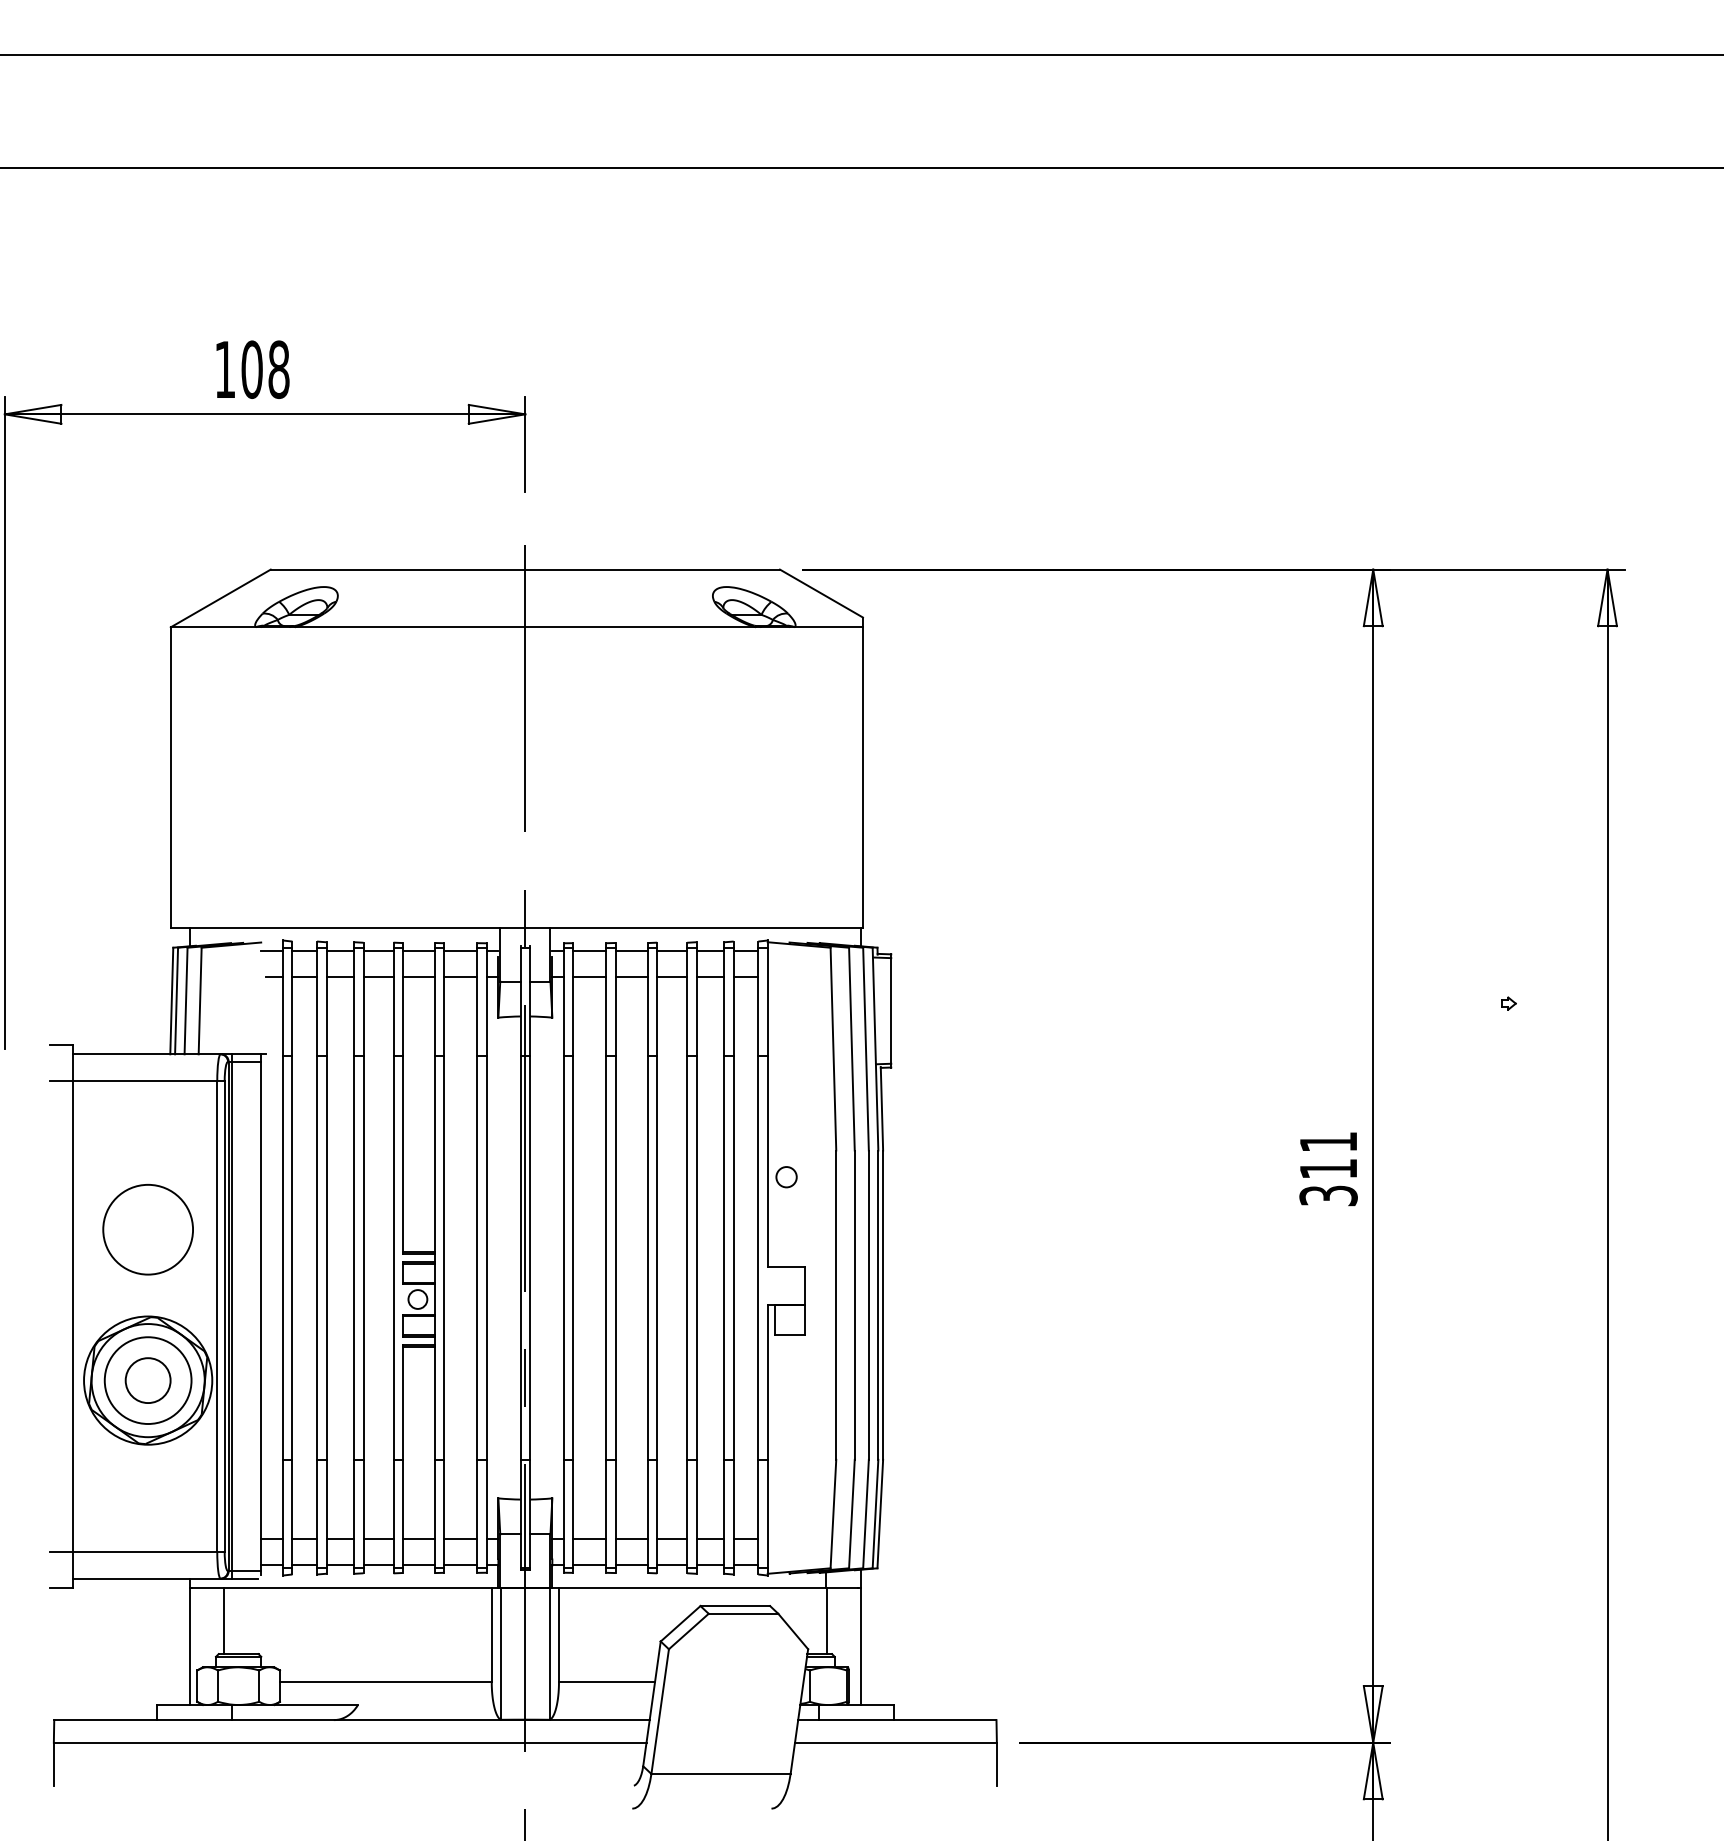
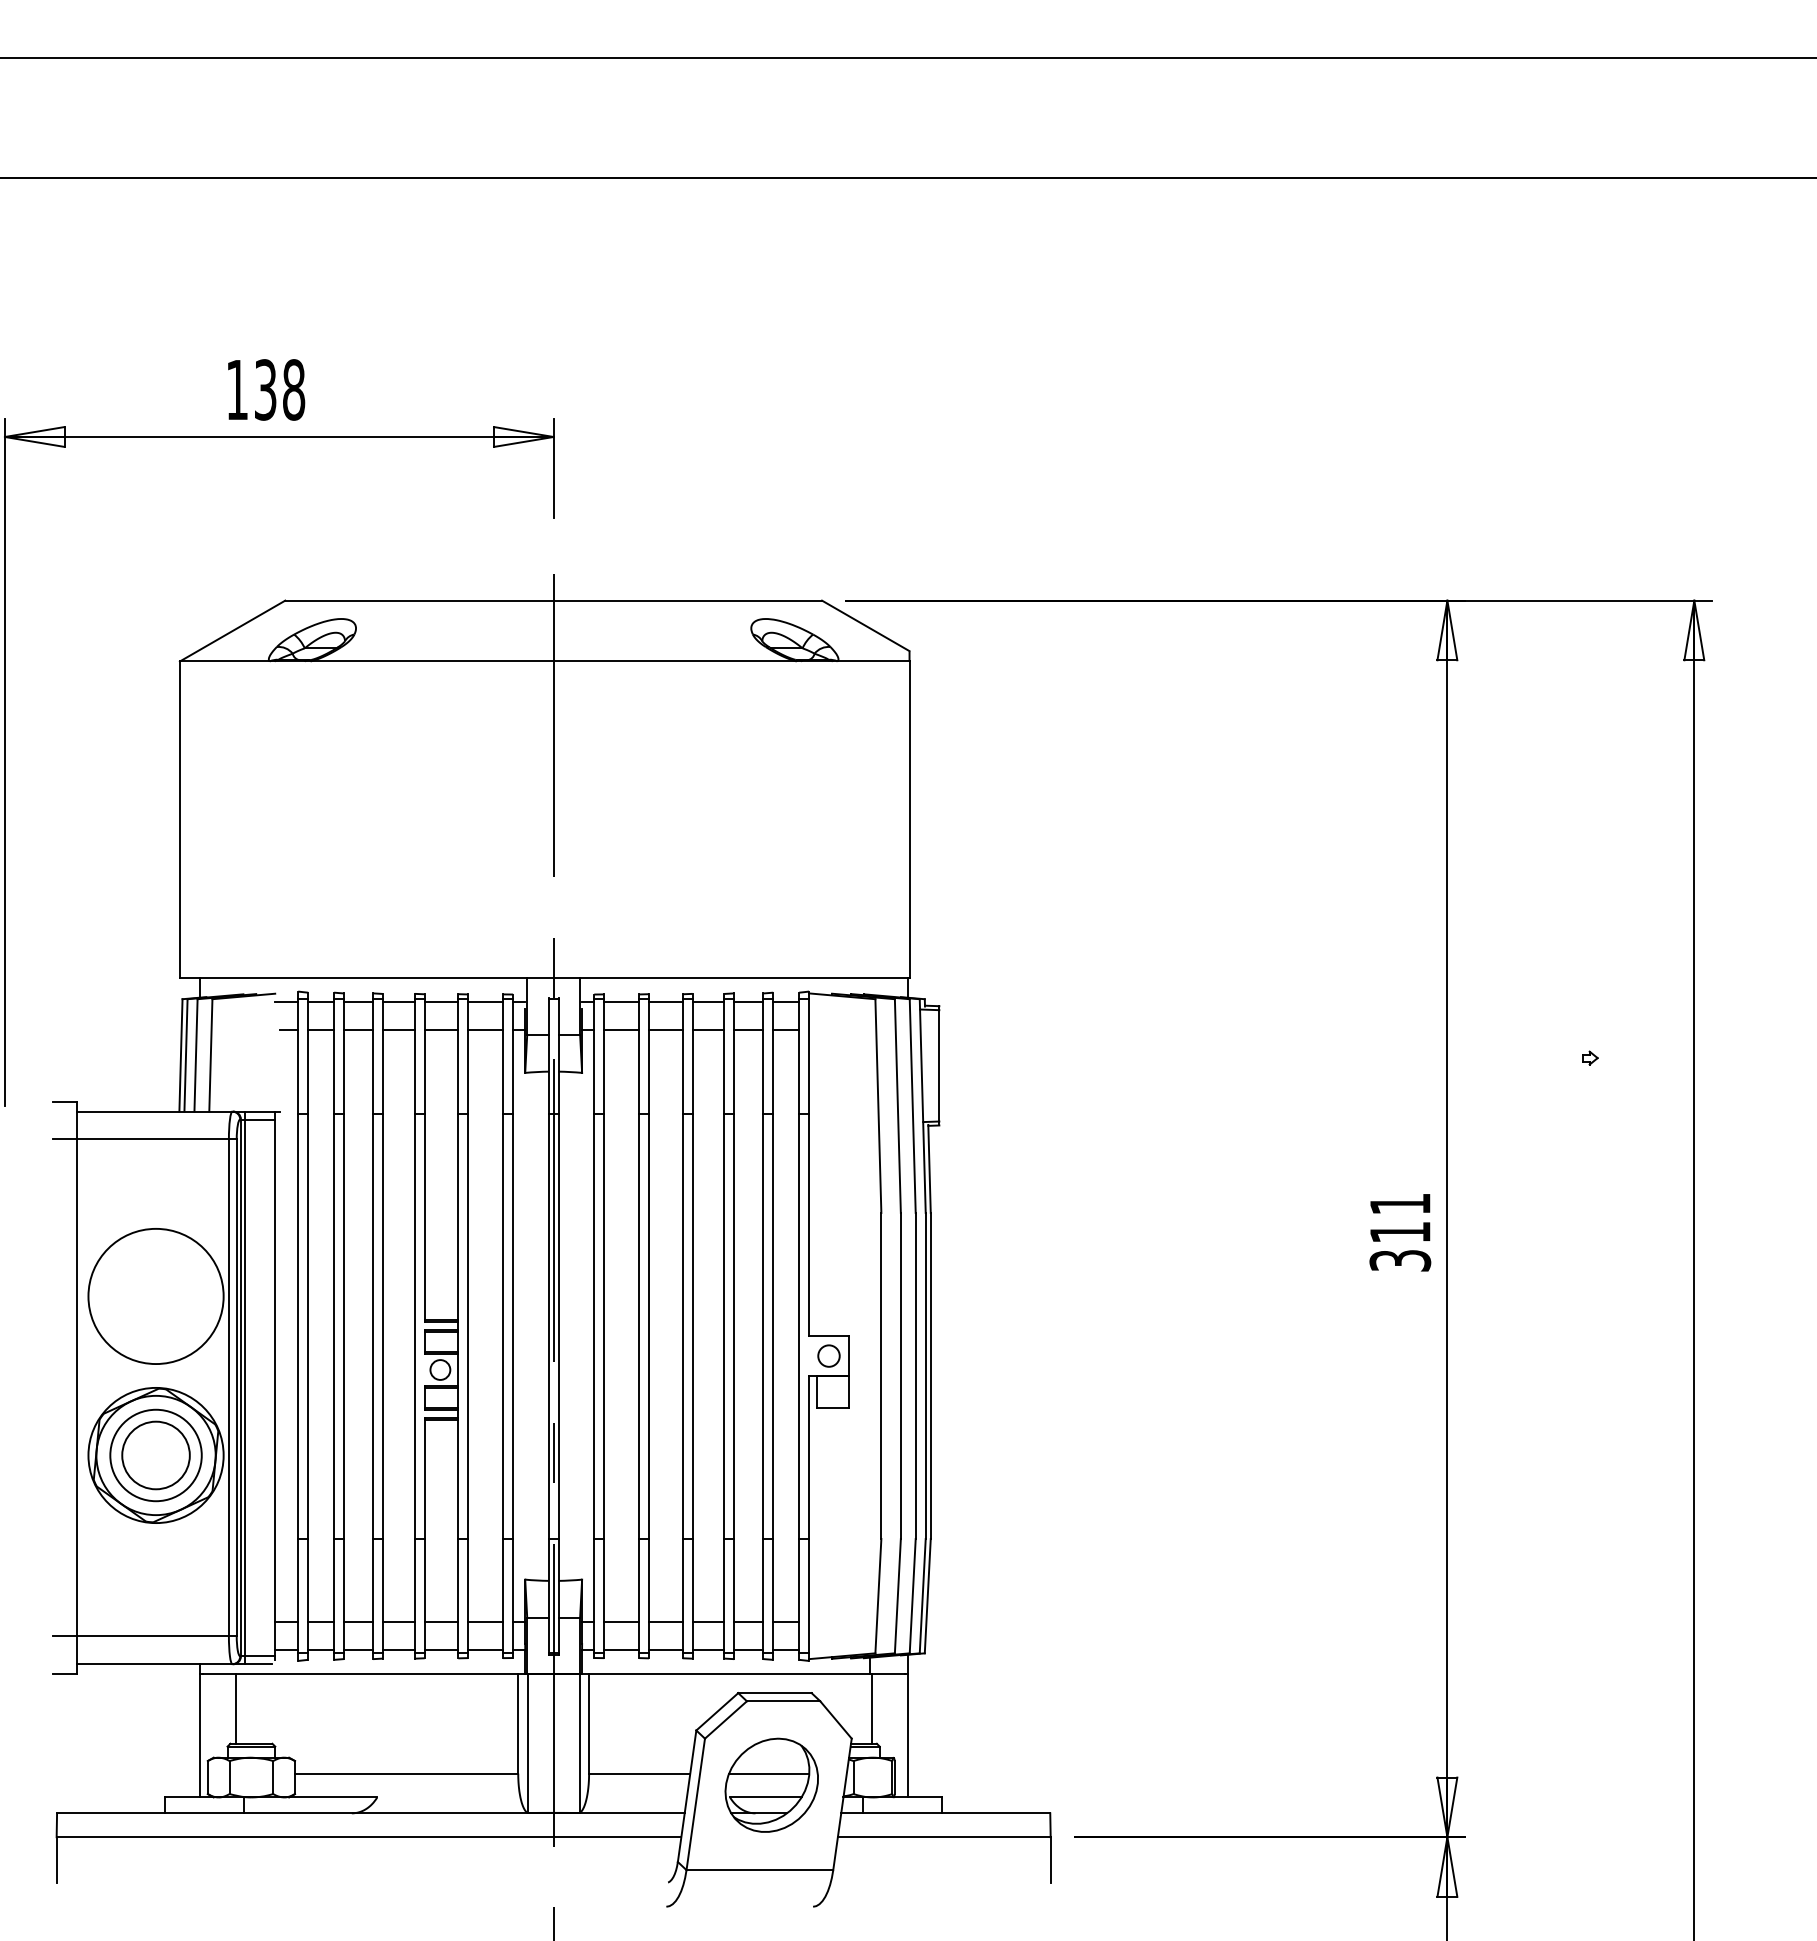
text: (251, 369) -> (265, 389), 108 -> 138
circle: (786, 1176) -> (828, 1355), moved
circle: (147, 1229) -> (155, 1296), size x1.43
circle: (147, 1380) -> (155, 1455), size x1.43
part: (732, 1692) -> (771, 1784), added

